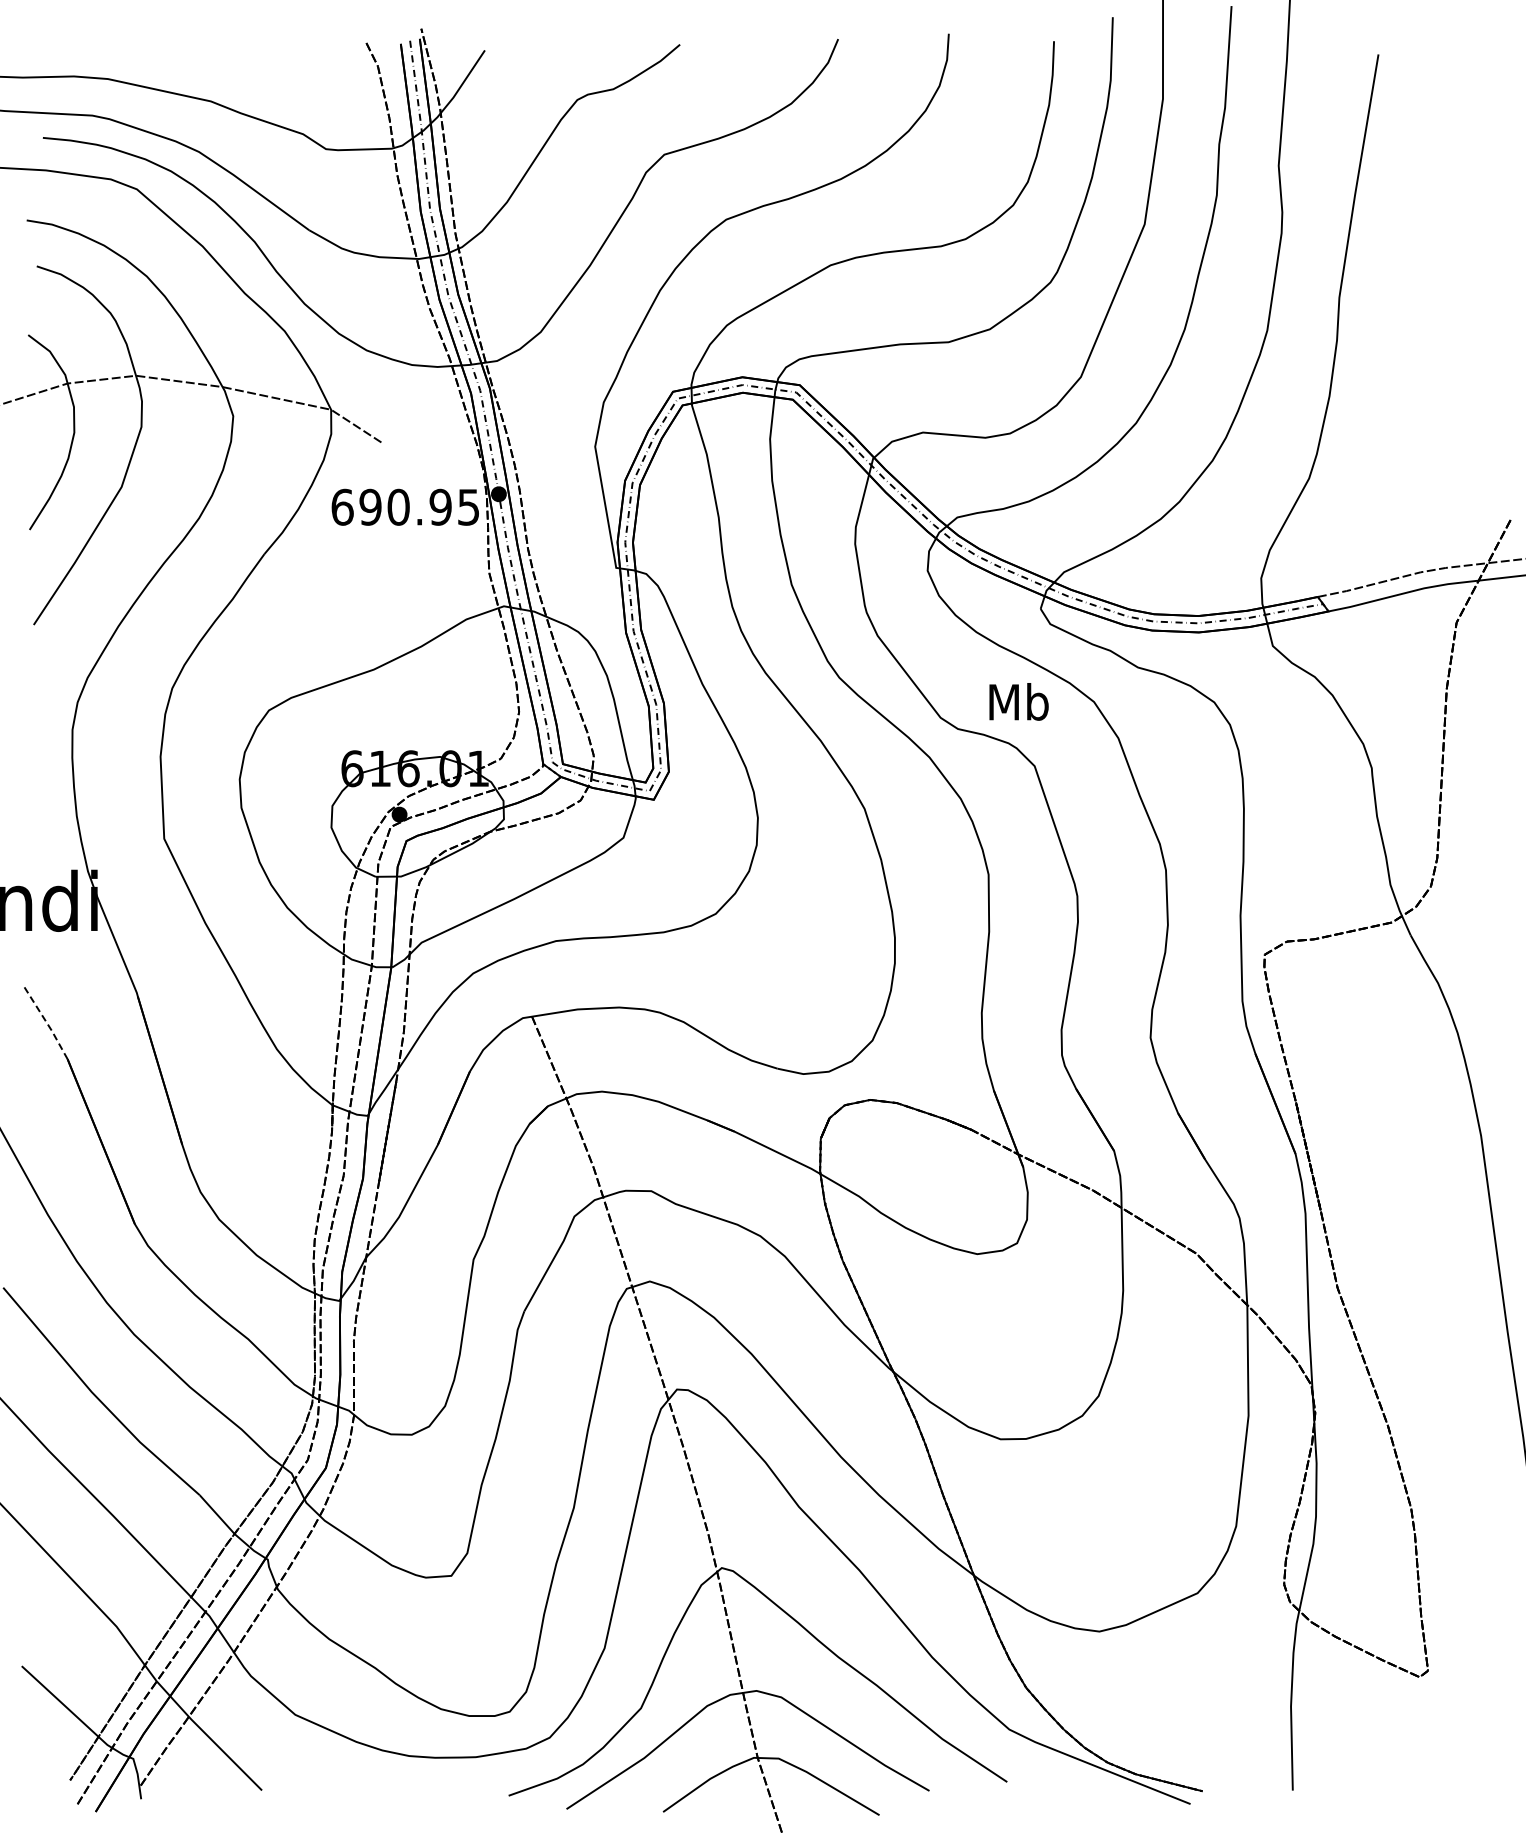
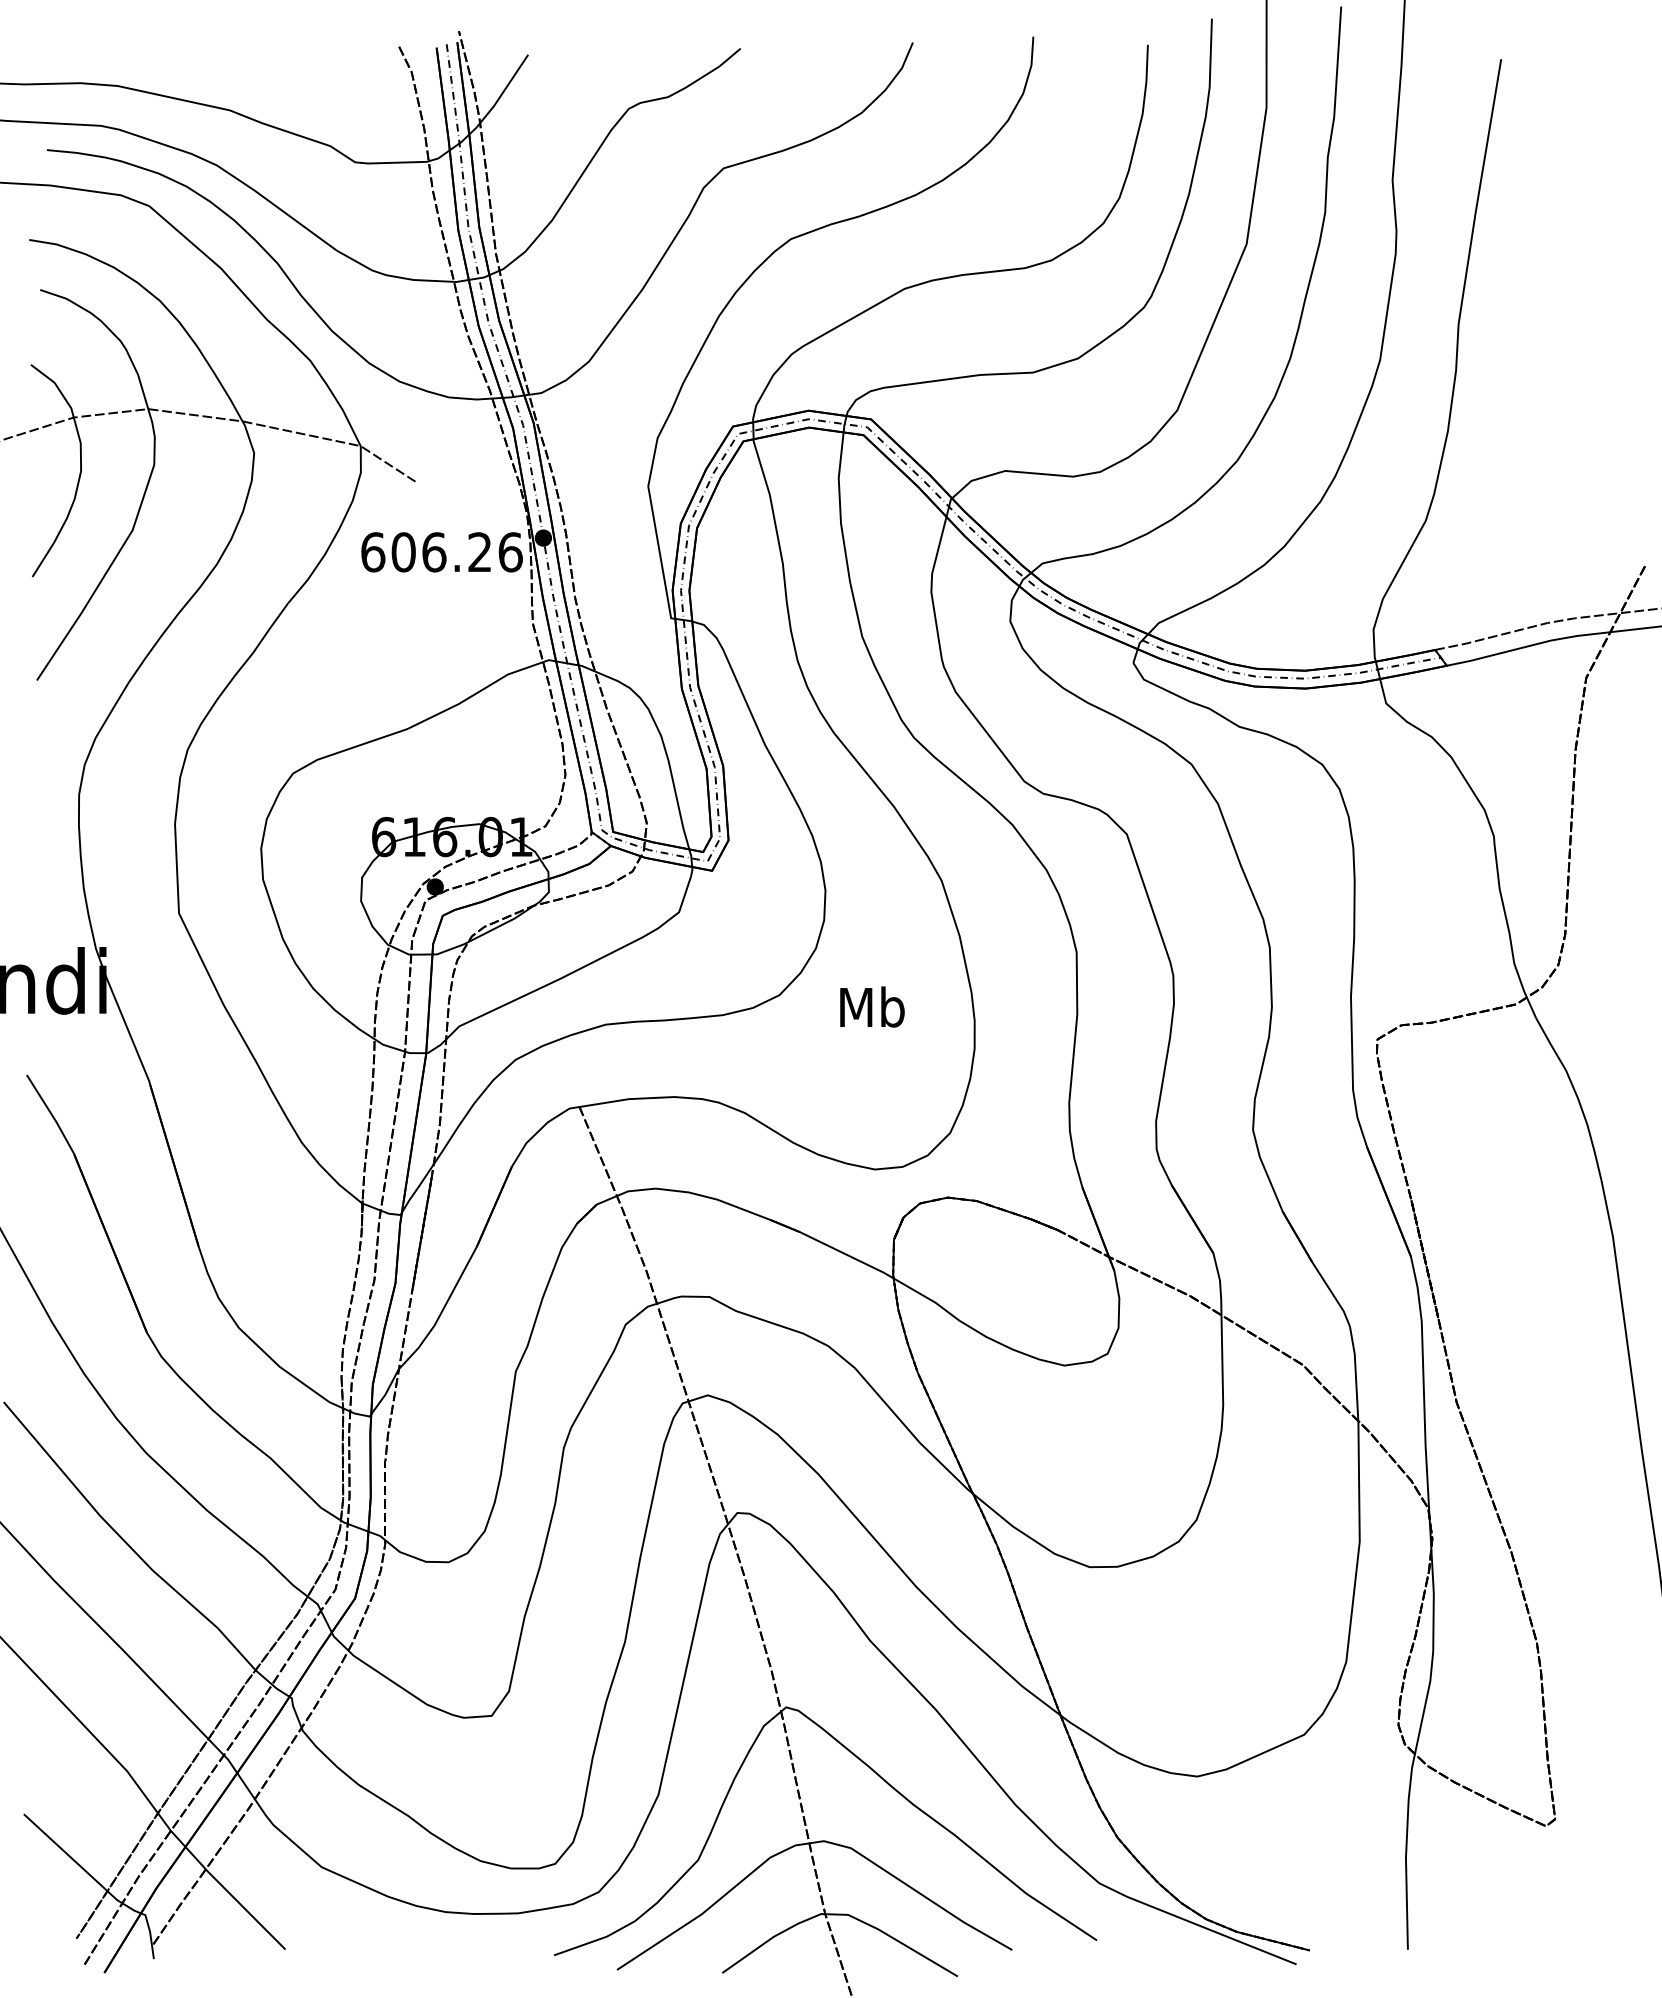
text: (419, 506) -> (456, 551), 690.95 -> 606.26
text: (1018, 701) -> (871, 1006), moved
line: (47, 1023) -> (51, 1114), dashed -> solid

